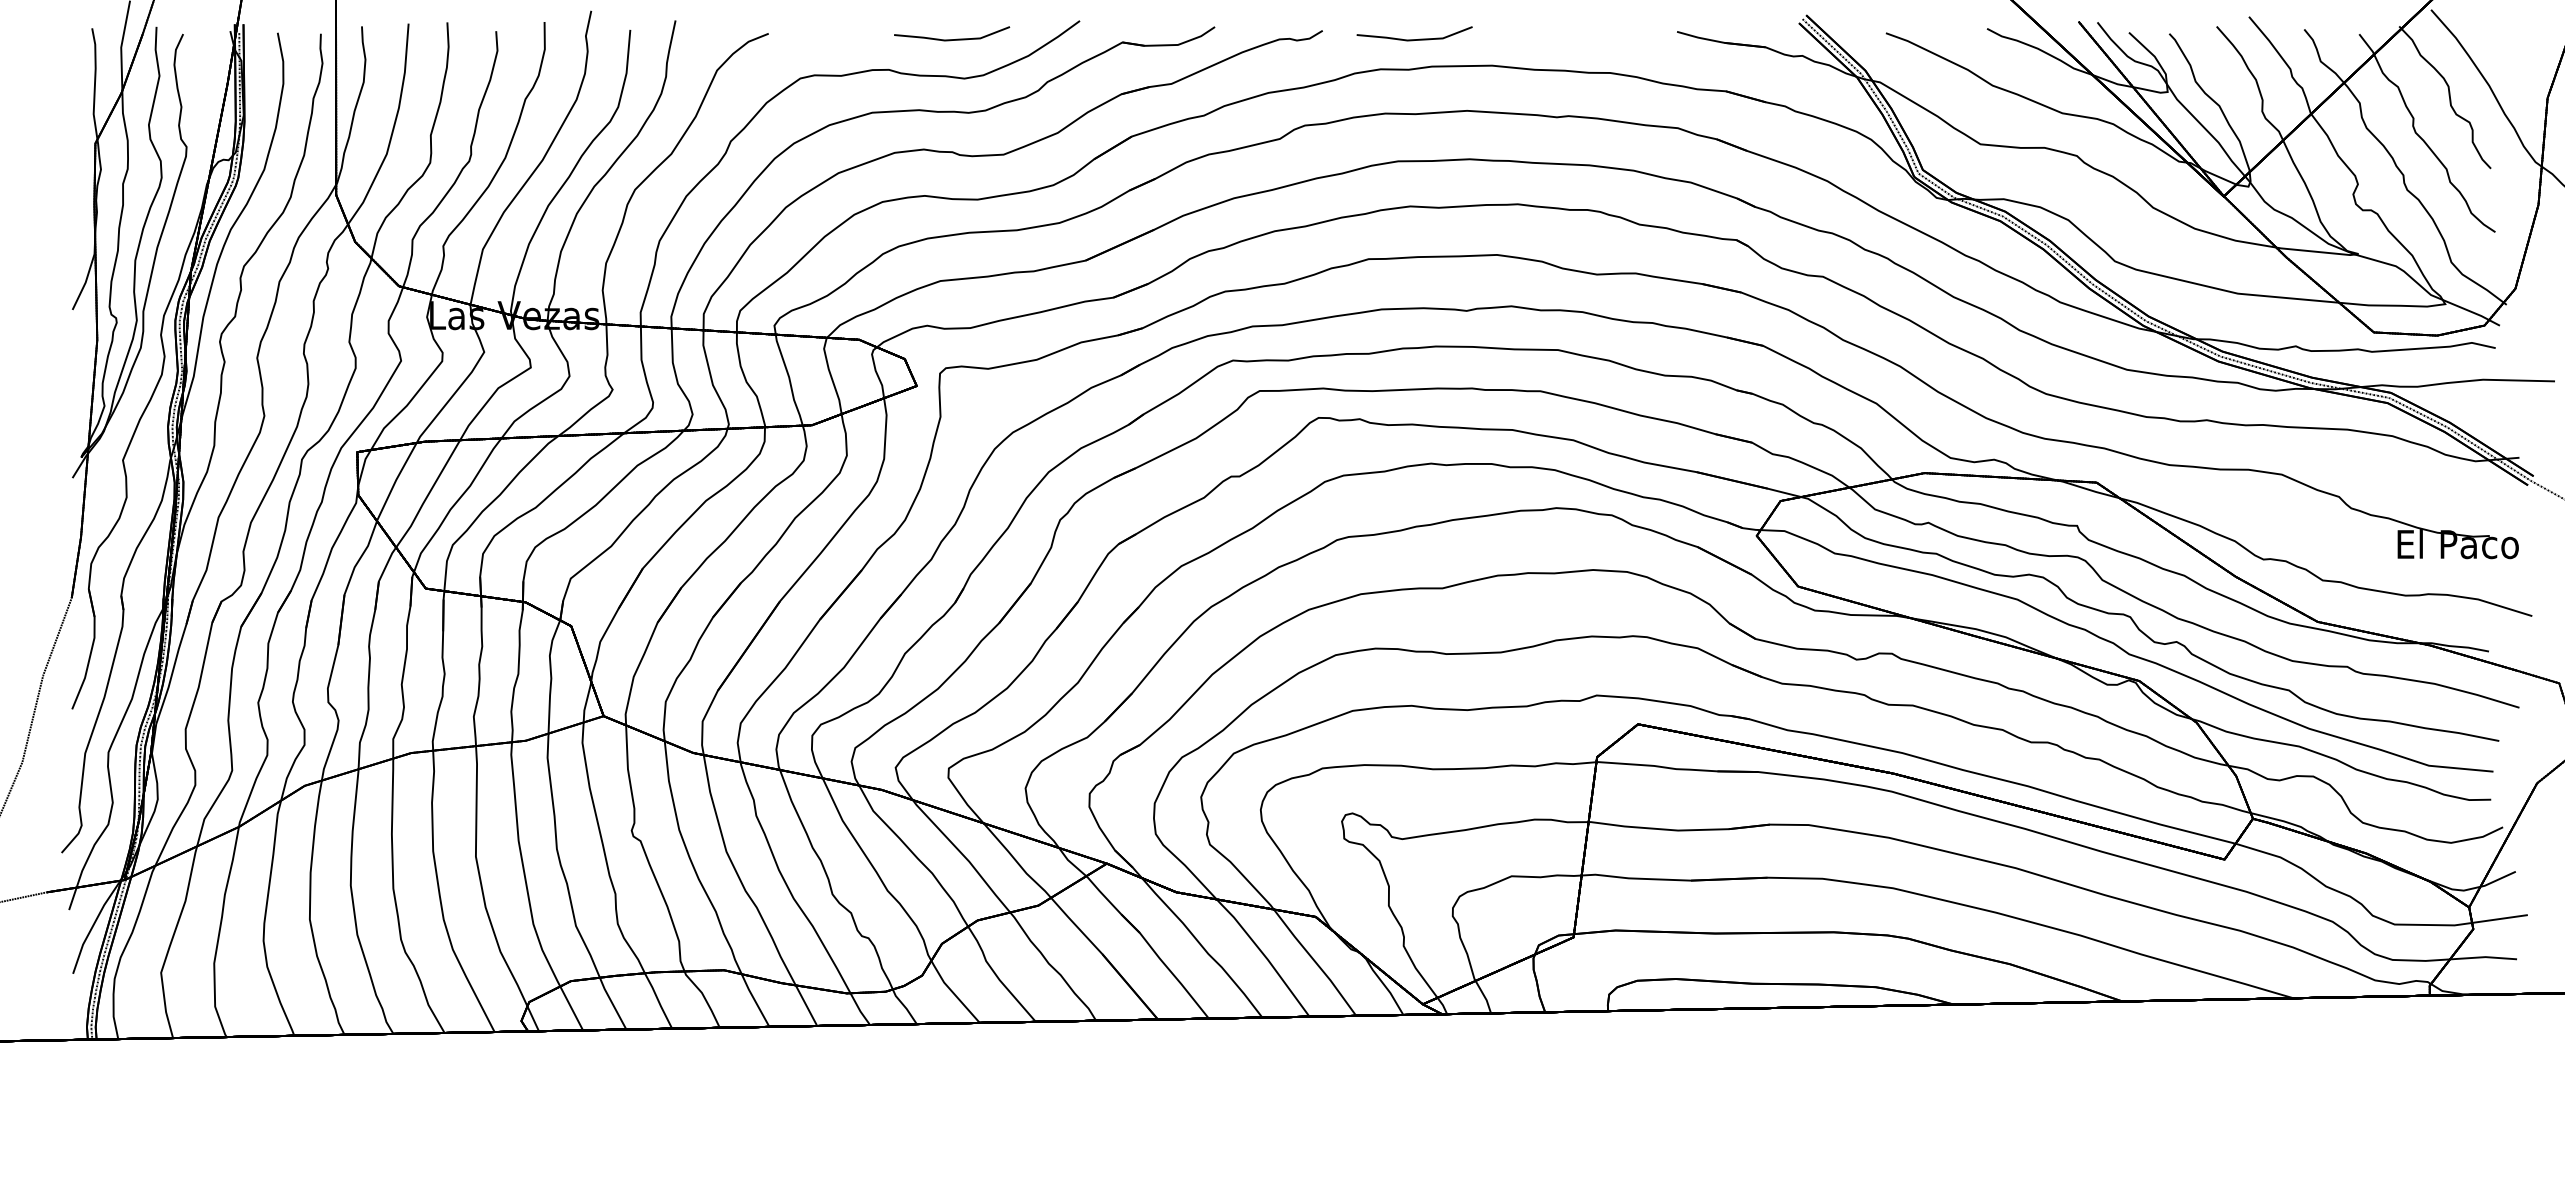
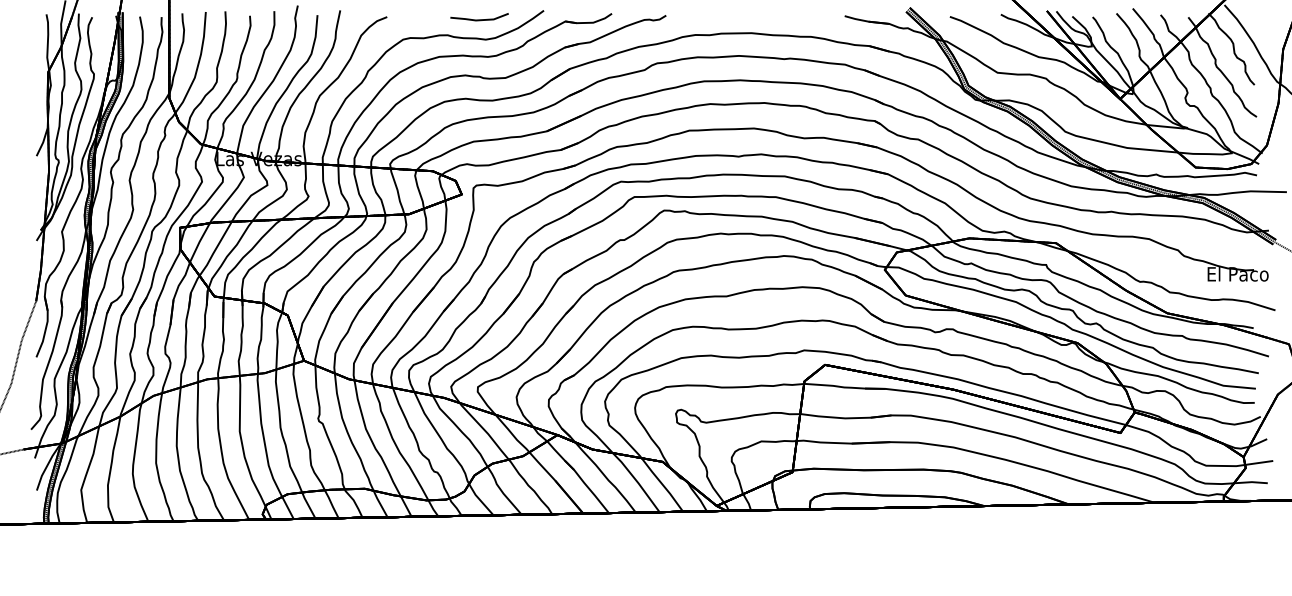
line: (1414, 38) -> (712, 19), removed

